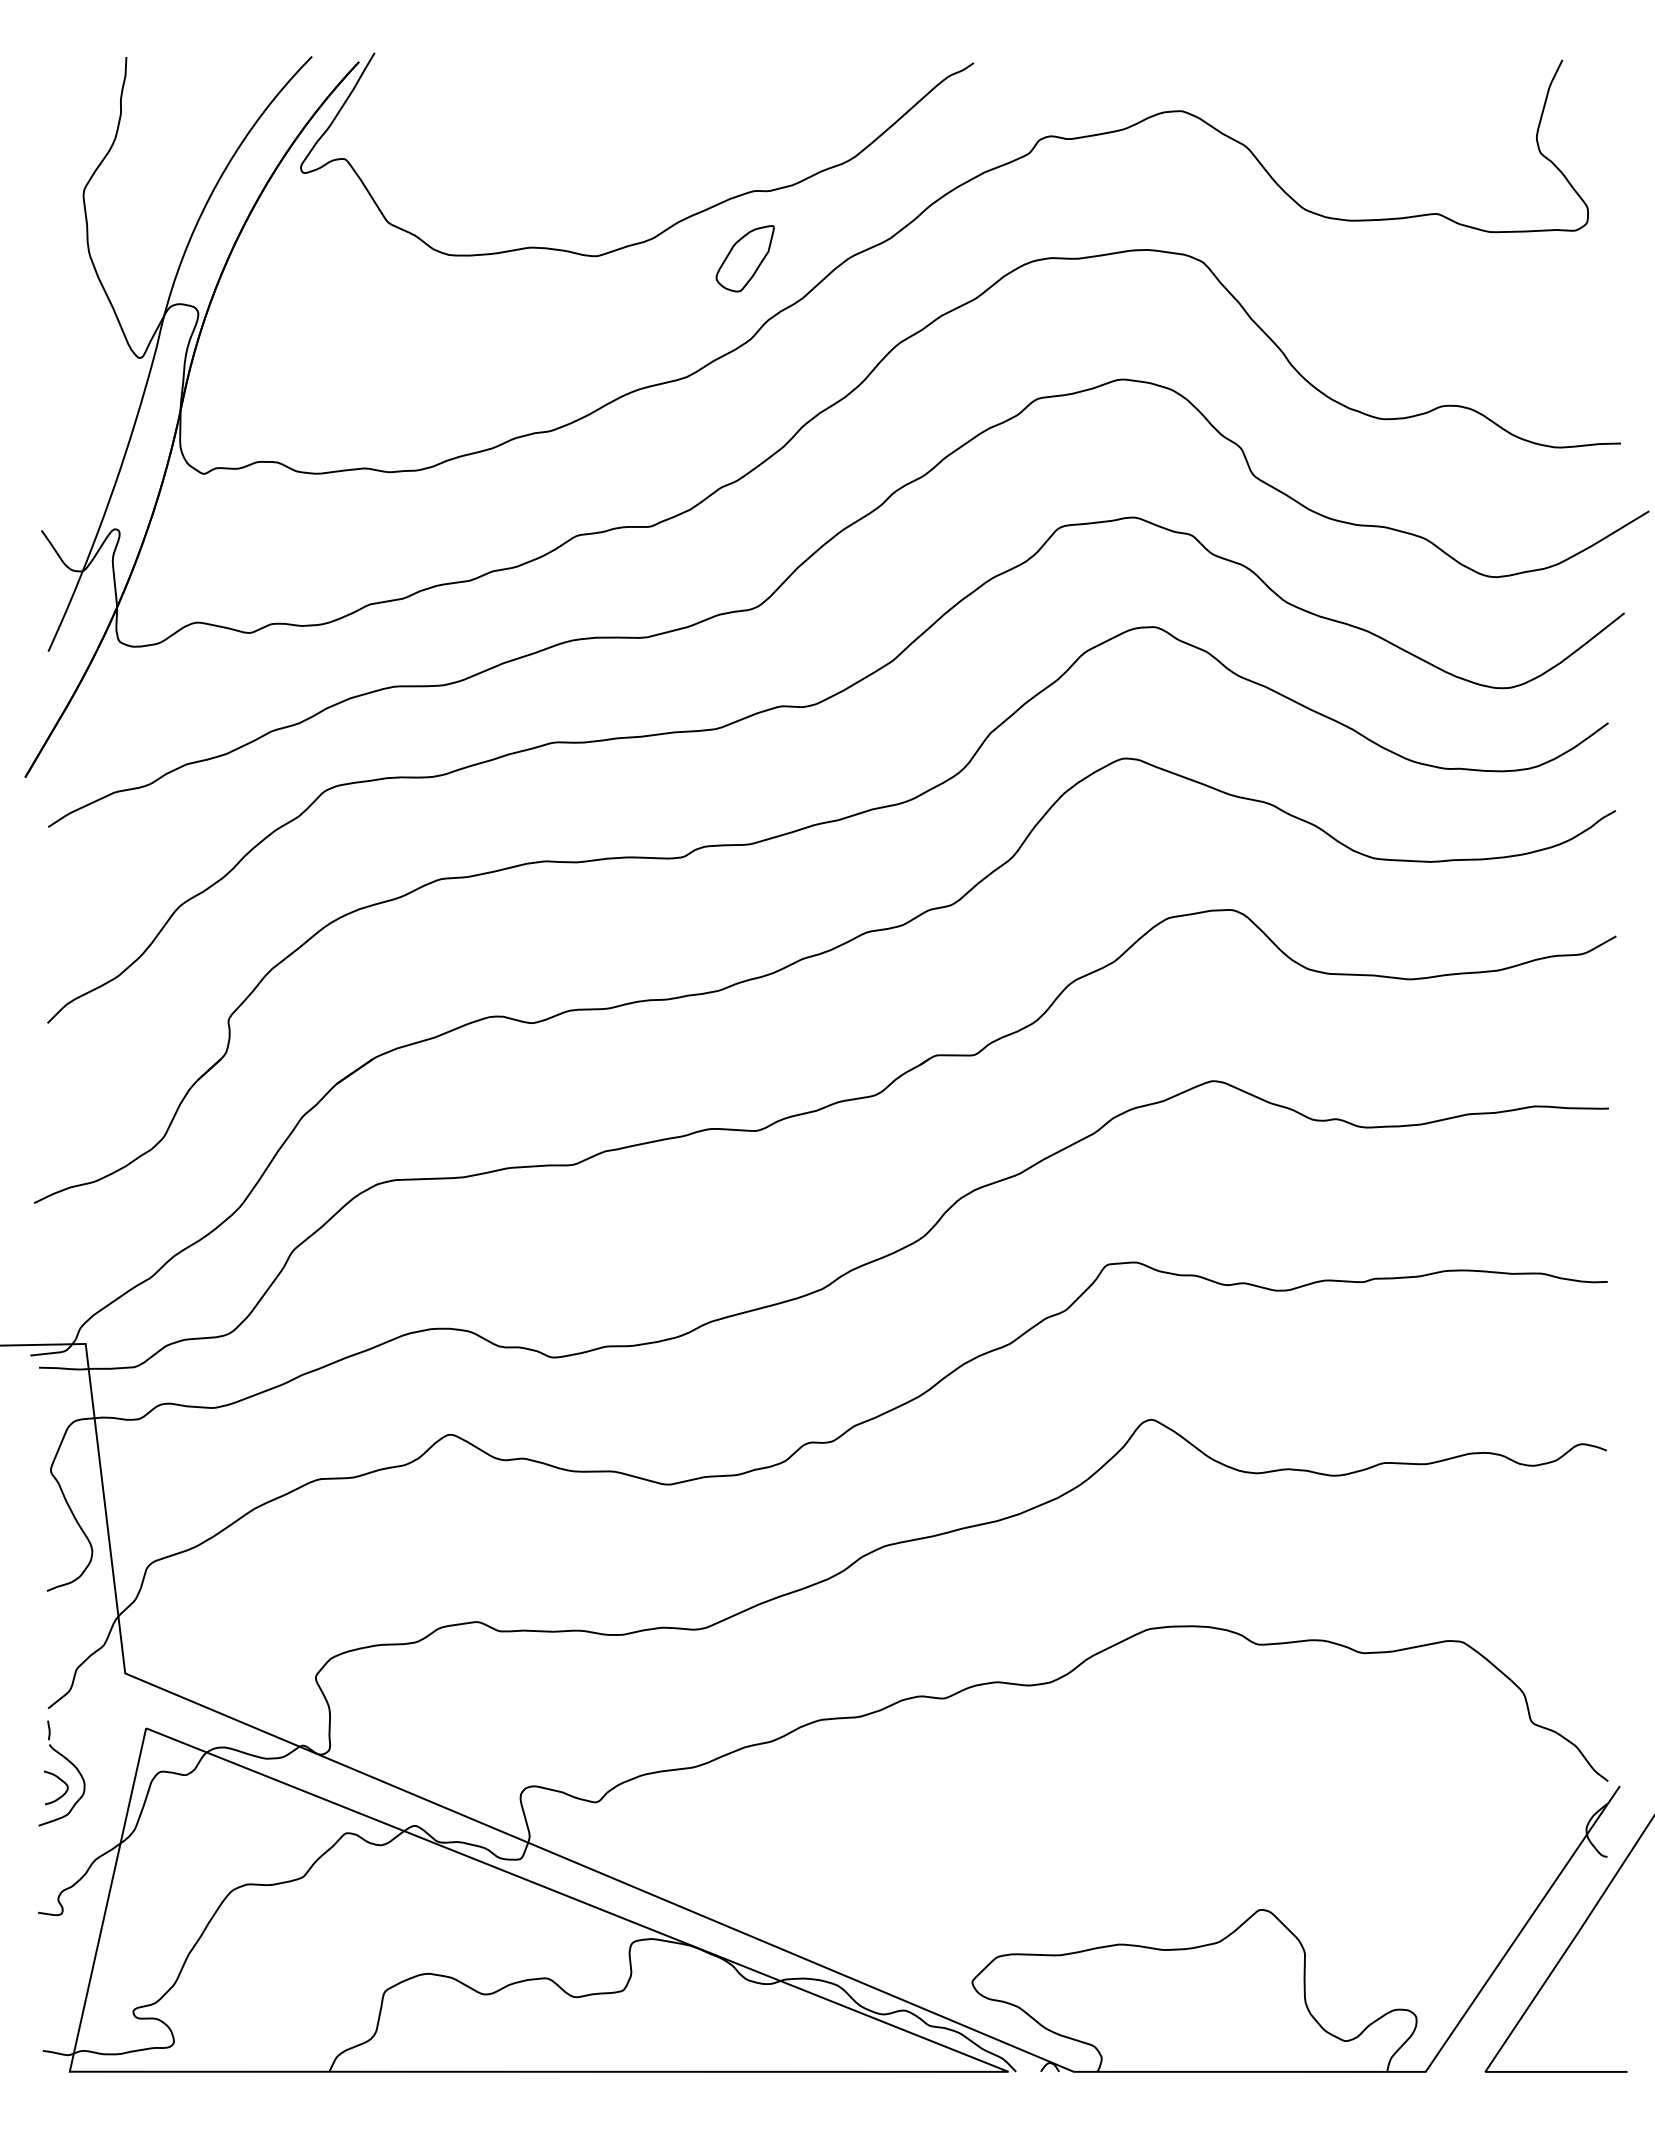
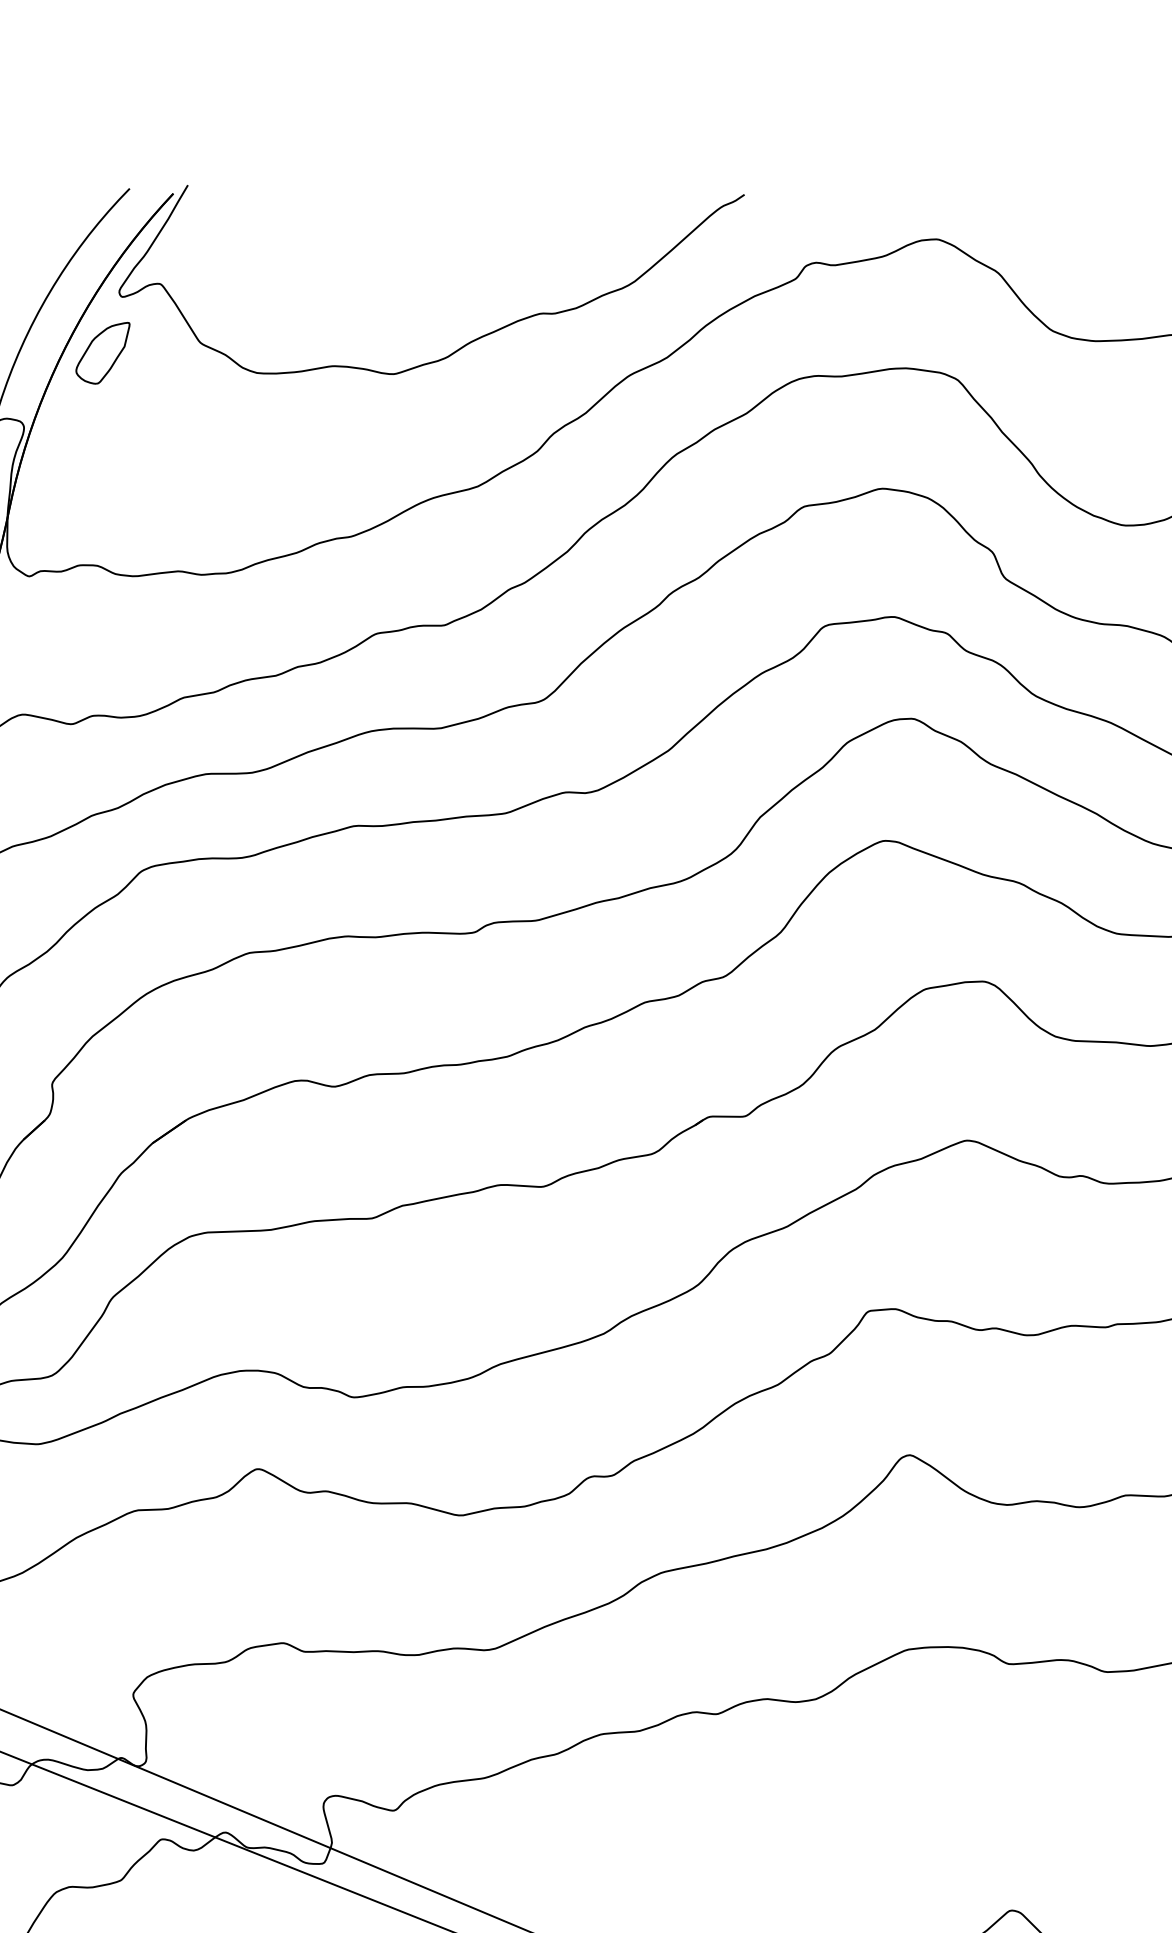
part: (744, 258) -> (102, 353), moved

